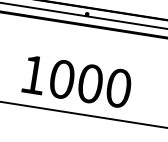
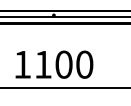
text: (62, 79) -> (43, 64), 1000 -> 1100

